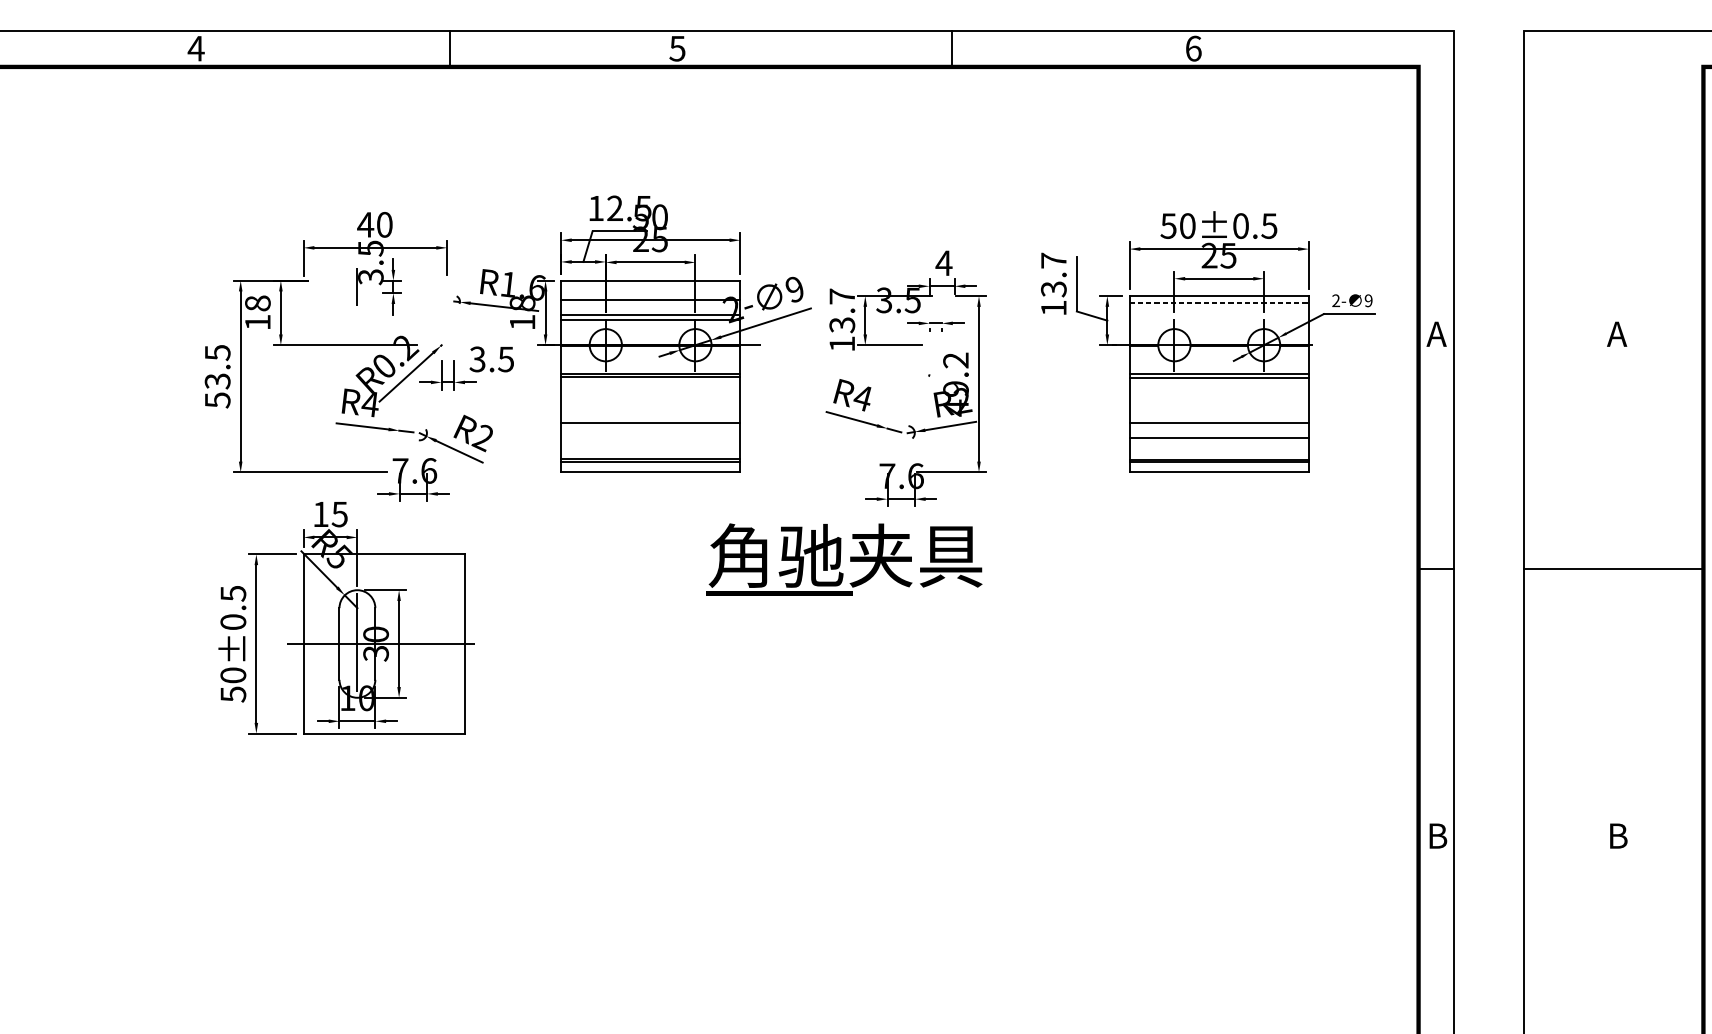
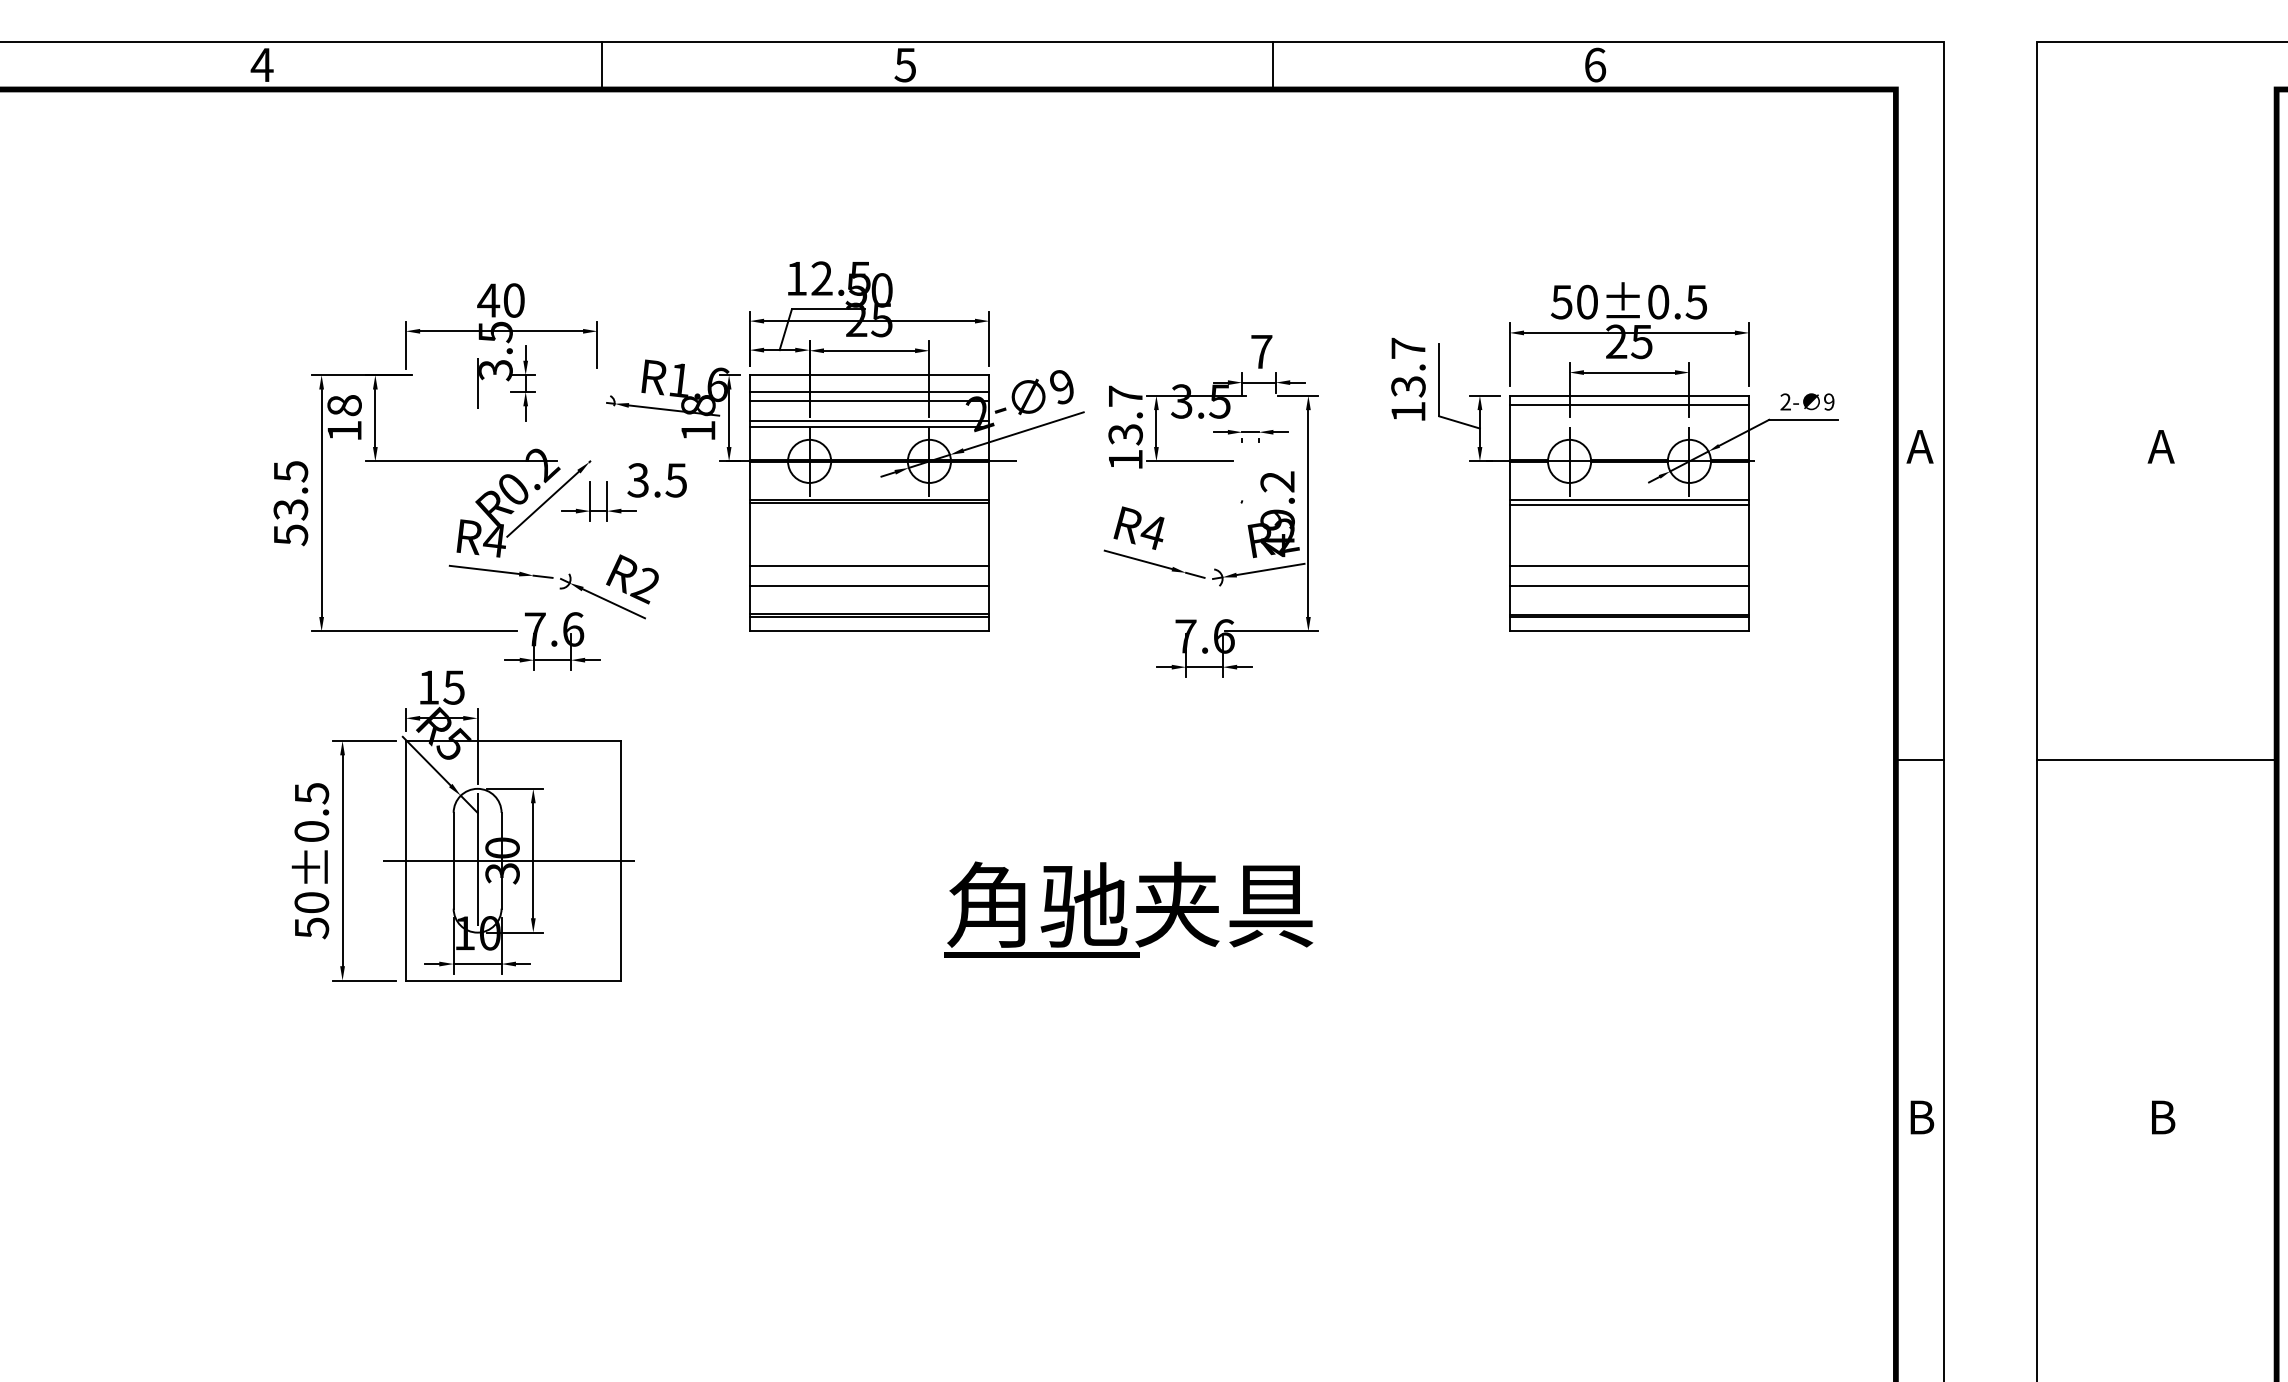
text: (943, 262) -> (1261, 351), 4 -> 7
line: (650, 292) -> (869, 391), added
line: (1219, 303) -> (1629, 405), dashed -> solid
line: (650, 438) -> (869, 586), added
text: (844, 559) -> (1128, 909), moved

